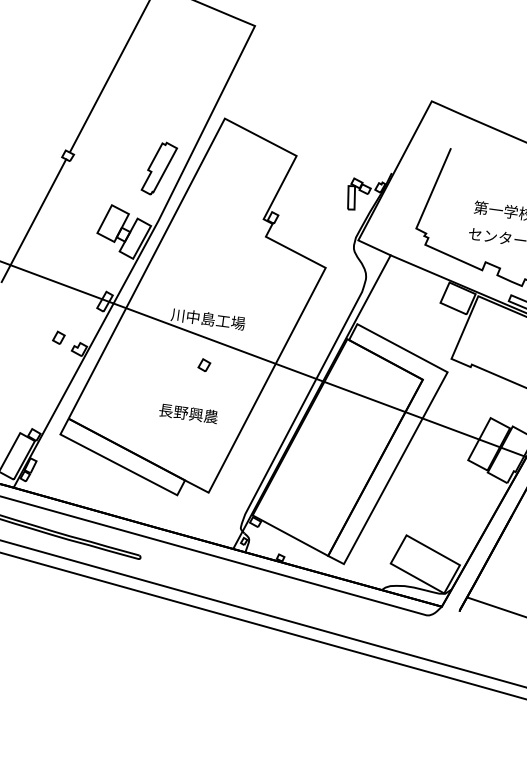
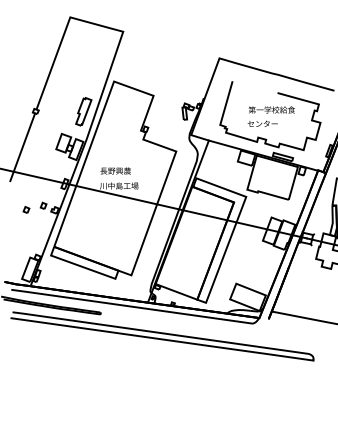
part: (204, 364) -> (26, 209), moved
text: (188, 412) -> (115, 170), moved

